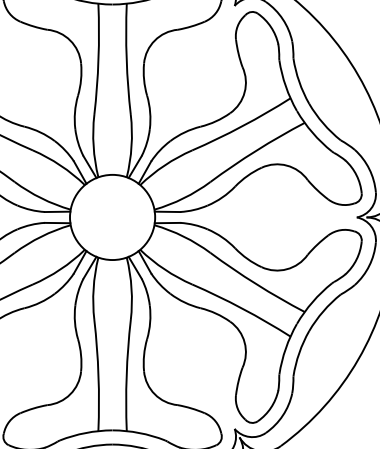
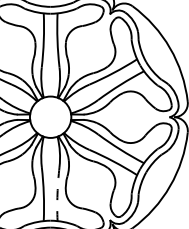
arc: (126, 376) -> (57, 194), solid -> dashed

